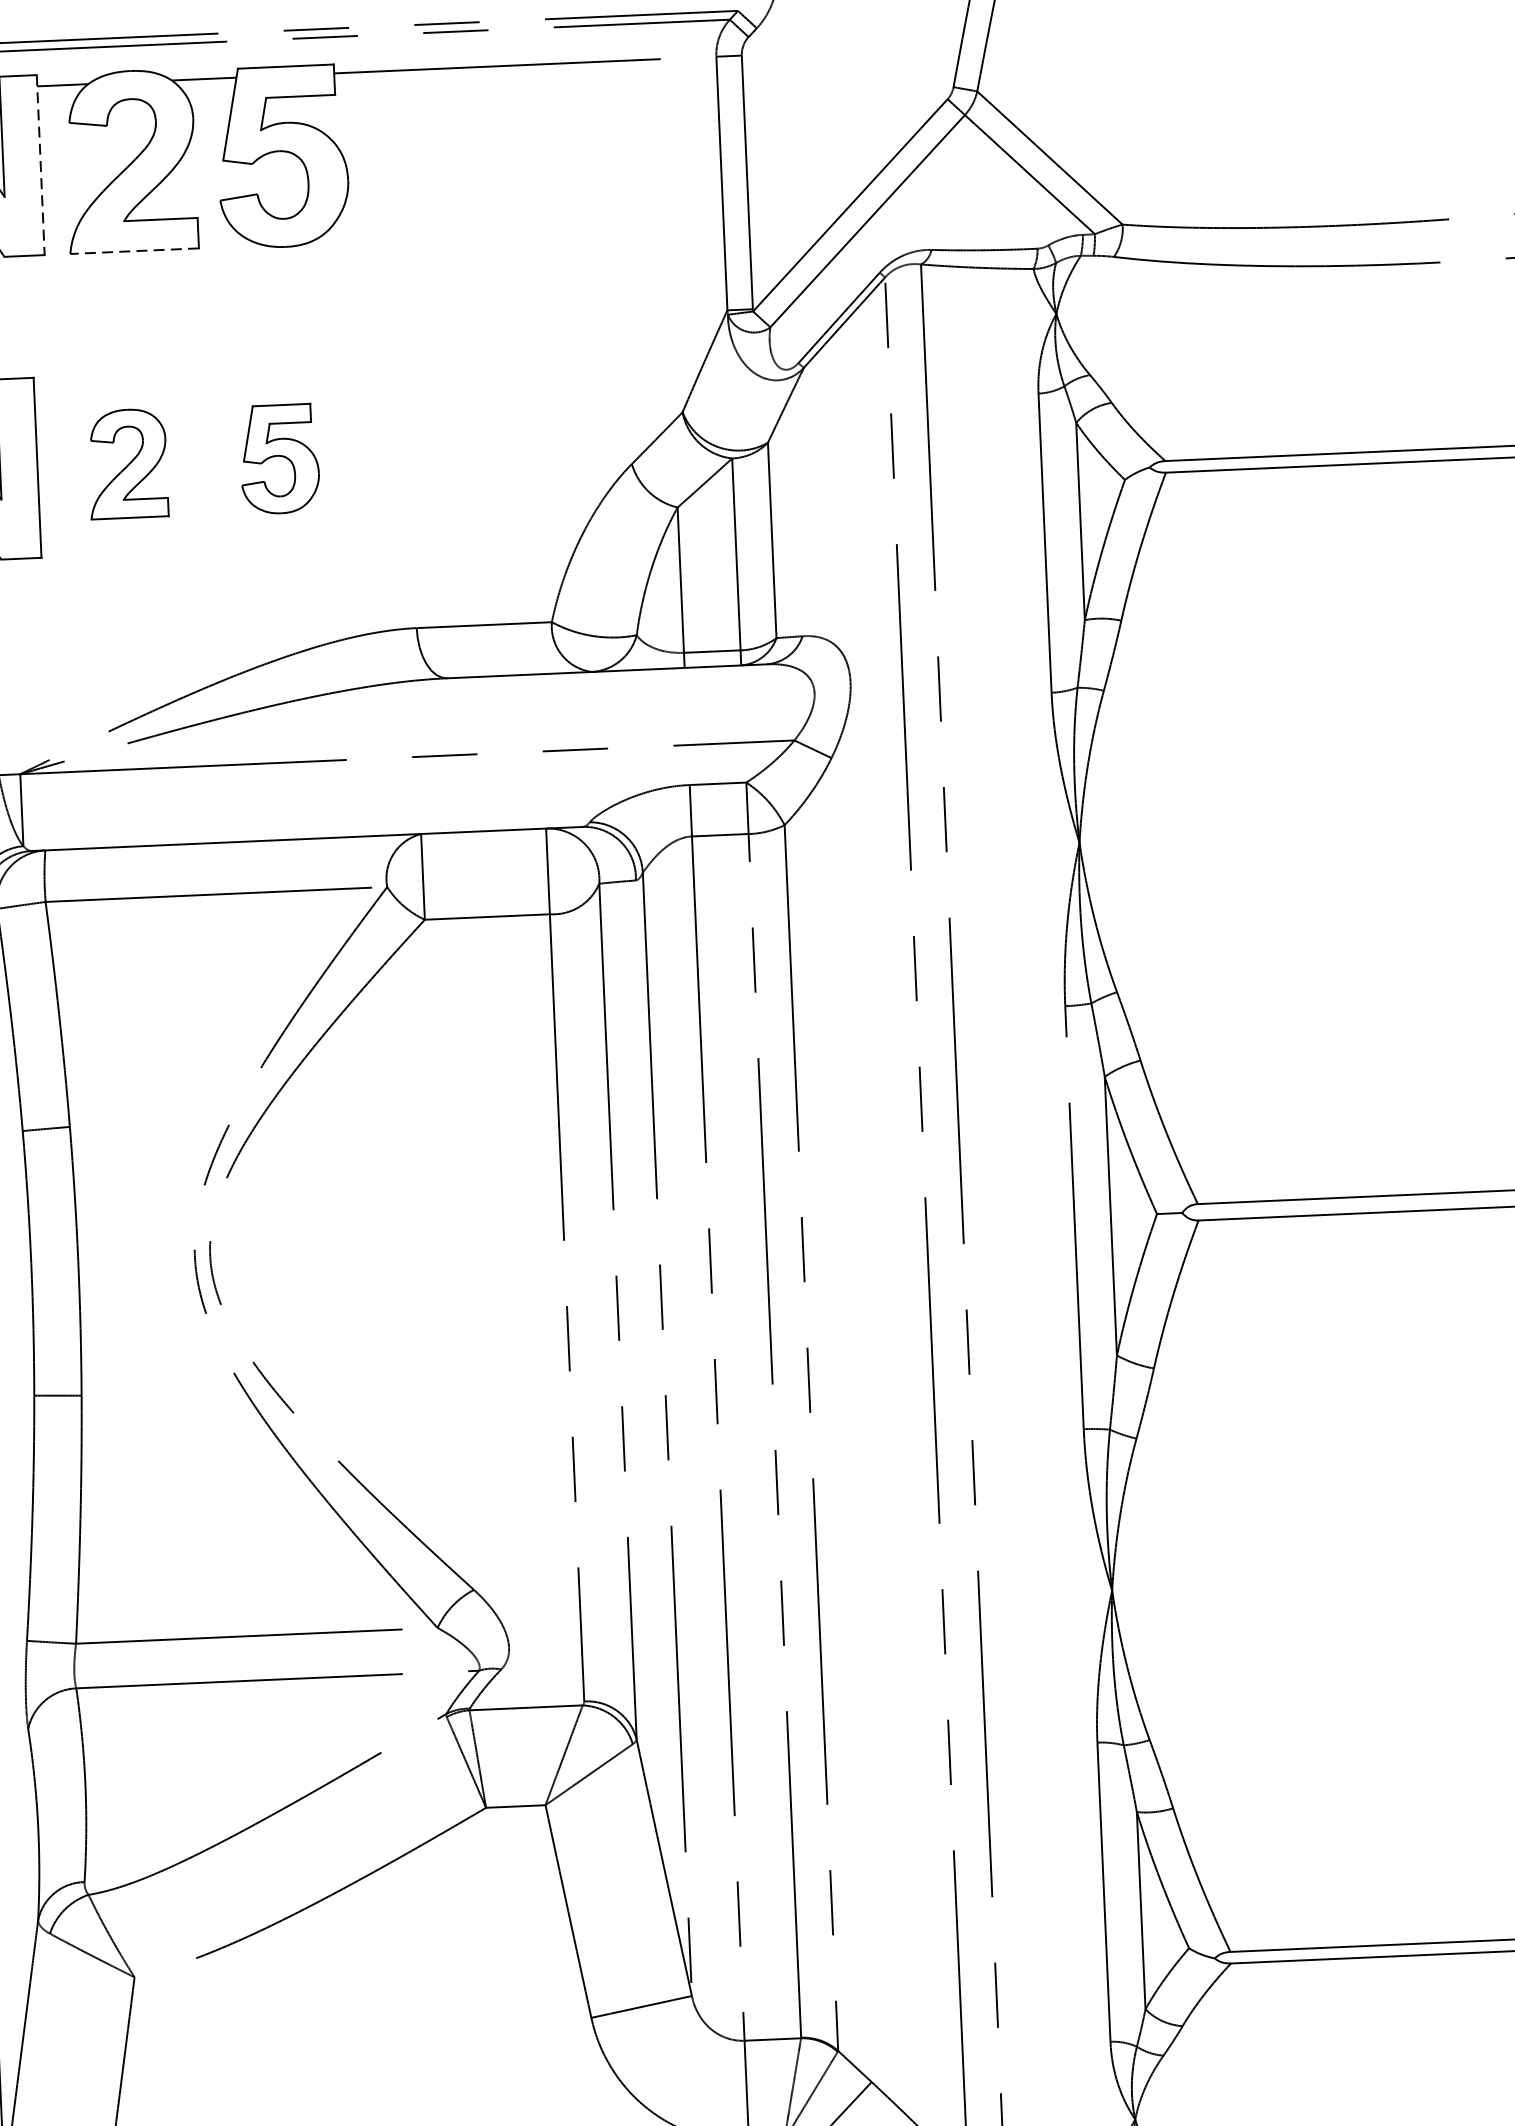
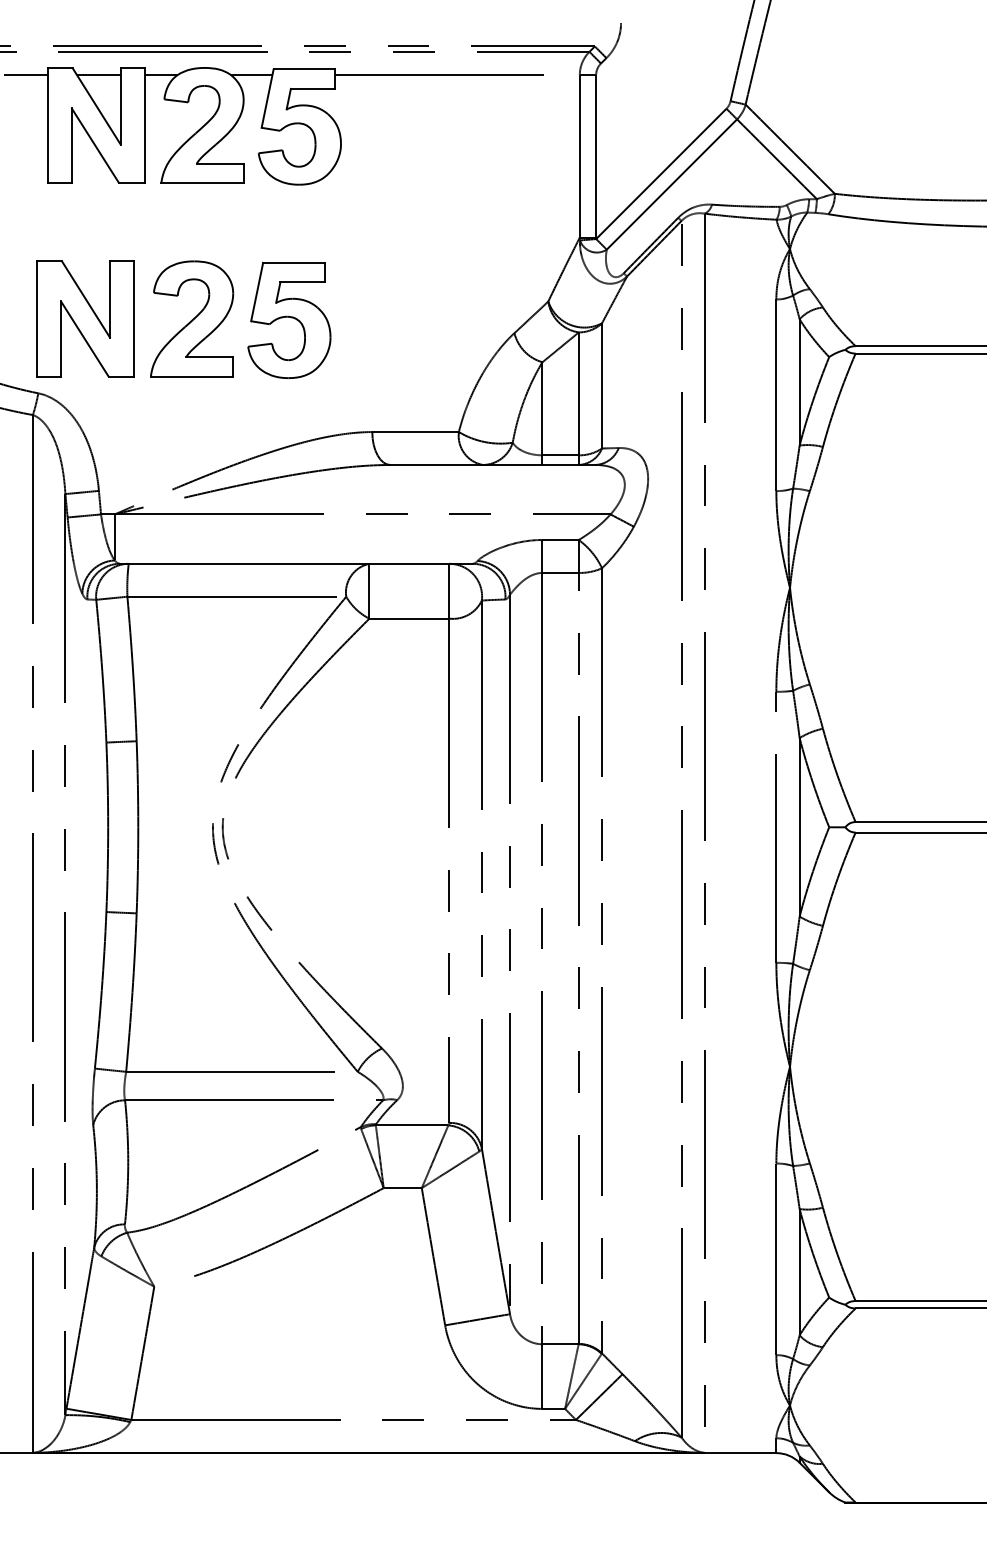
line: (40, 165) -> (144, 125), dashed -> solid
line: (134, 251) -> (202, 183), dashed -> solid
part: (279, 458) -> (289, 319), size x1.67
part: (128, 463) -> (192, 318), size x1.67

